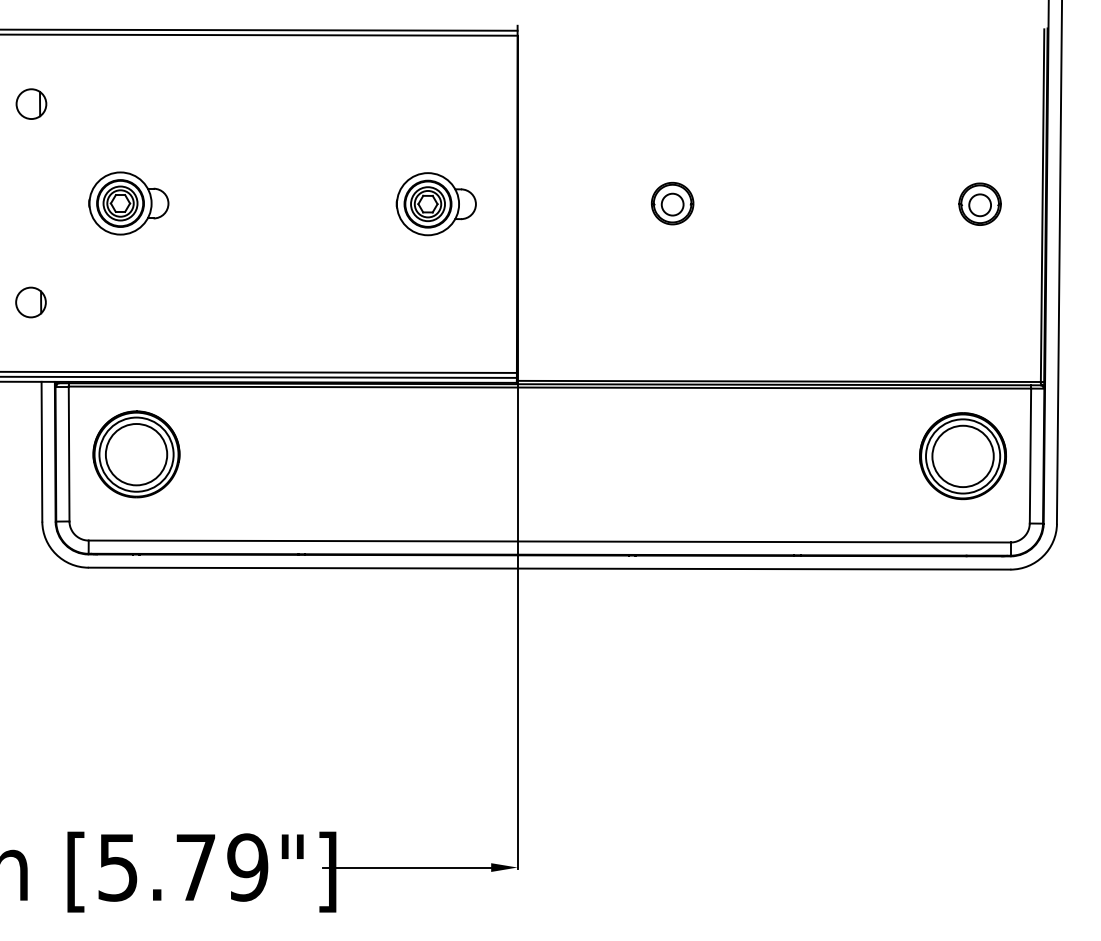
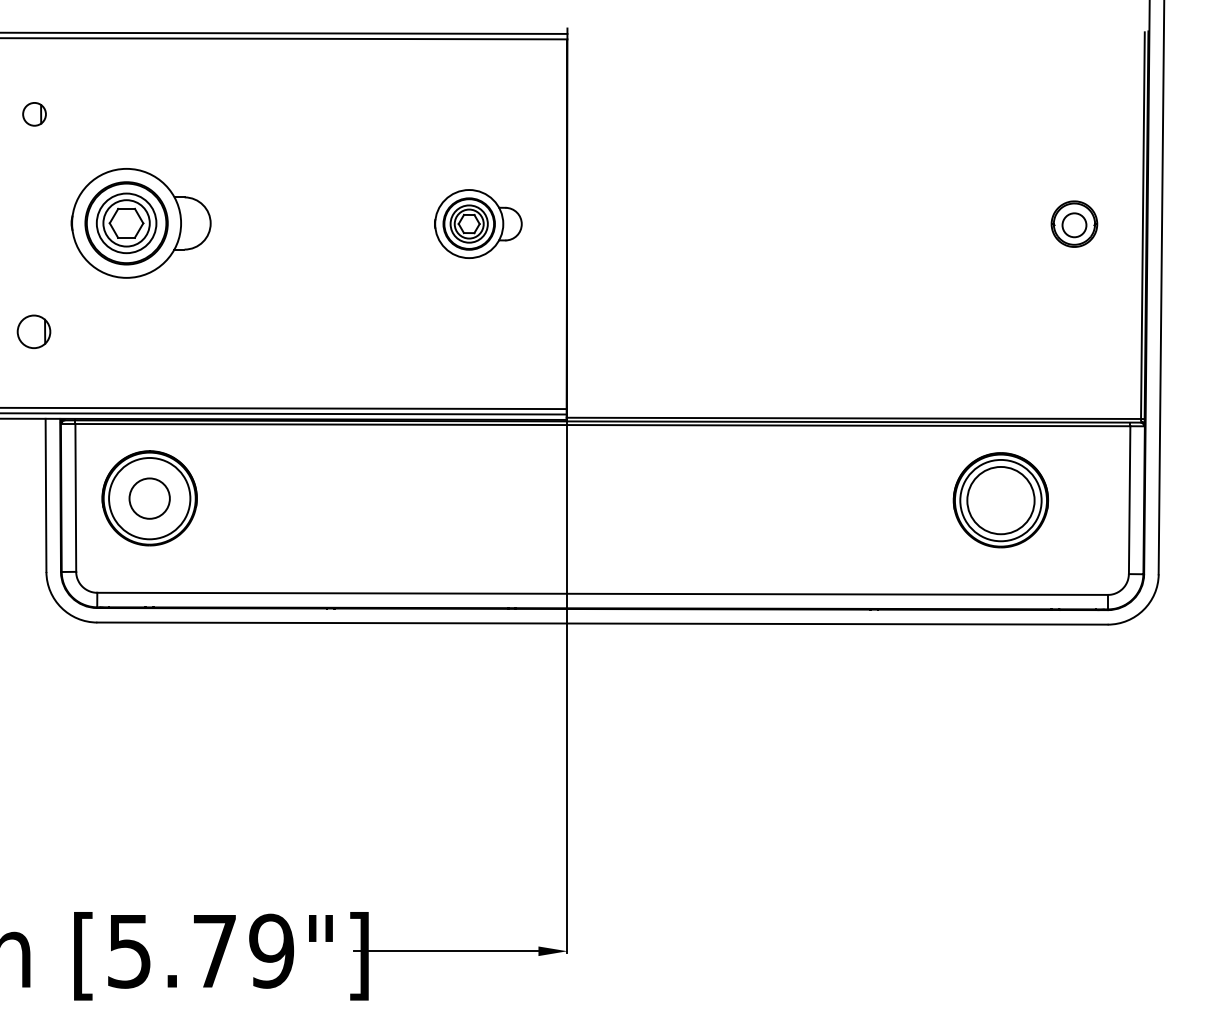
part: (31, 103) -> (34, 113), size x0.7
part: (128, 203) -> (140, 223), size x1.6
part: (672, 203) -> (737, 223), removed
circle: (136, 454) -> (149, 498), size x0.6
part: (962, 456) -> (1000, 500), moved

